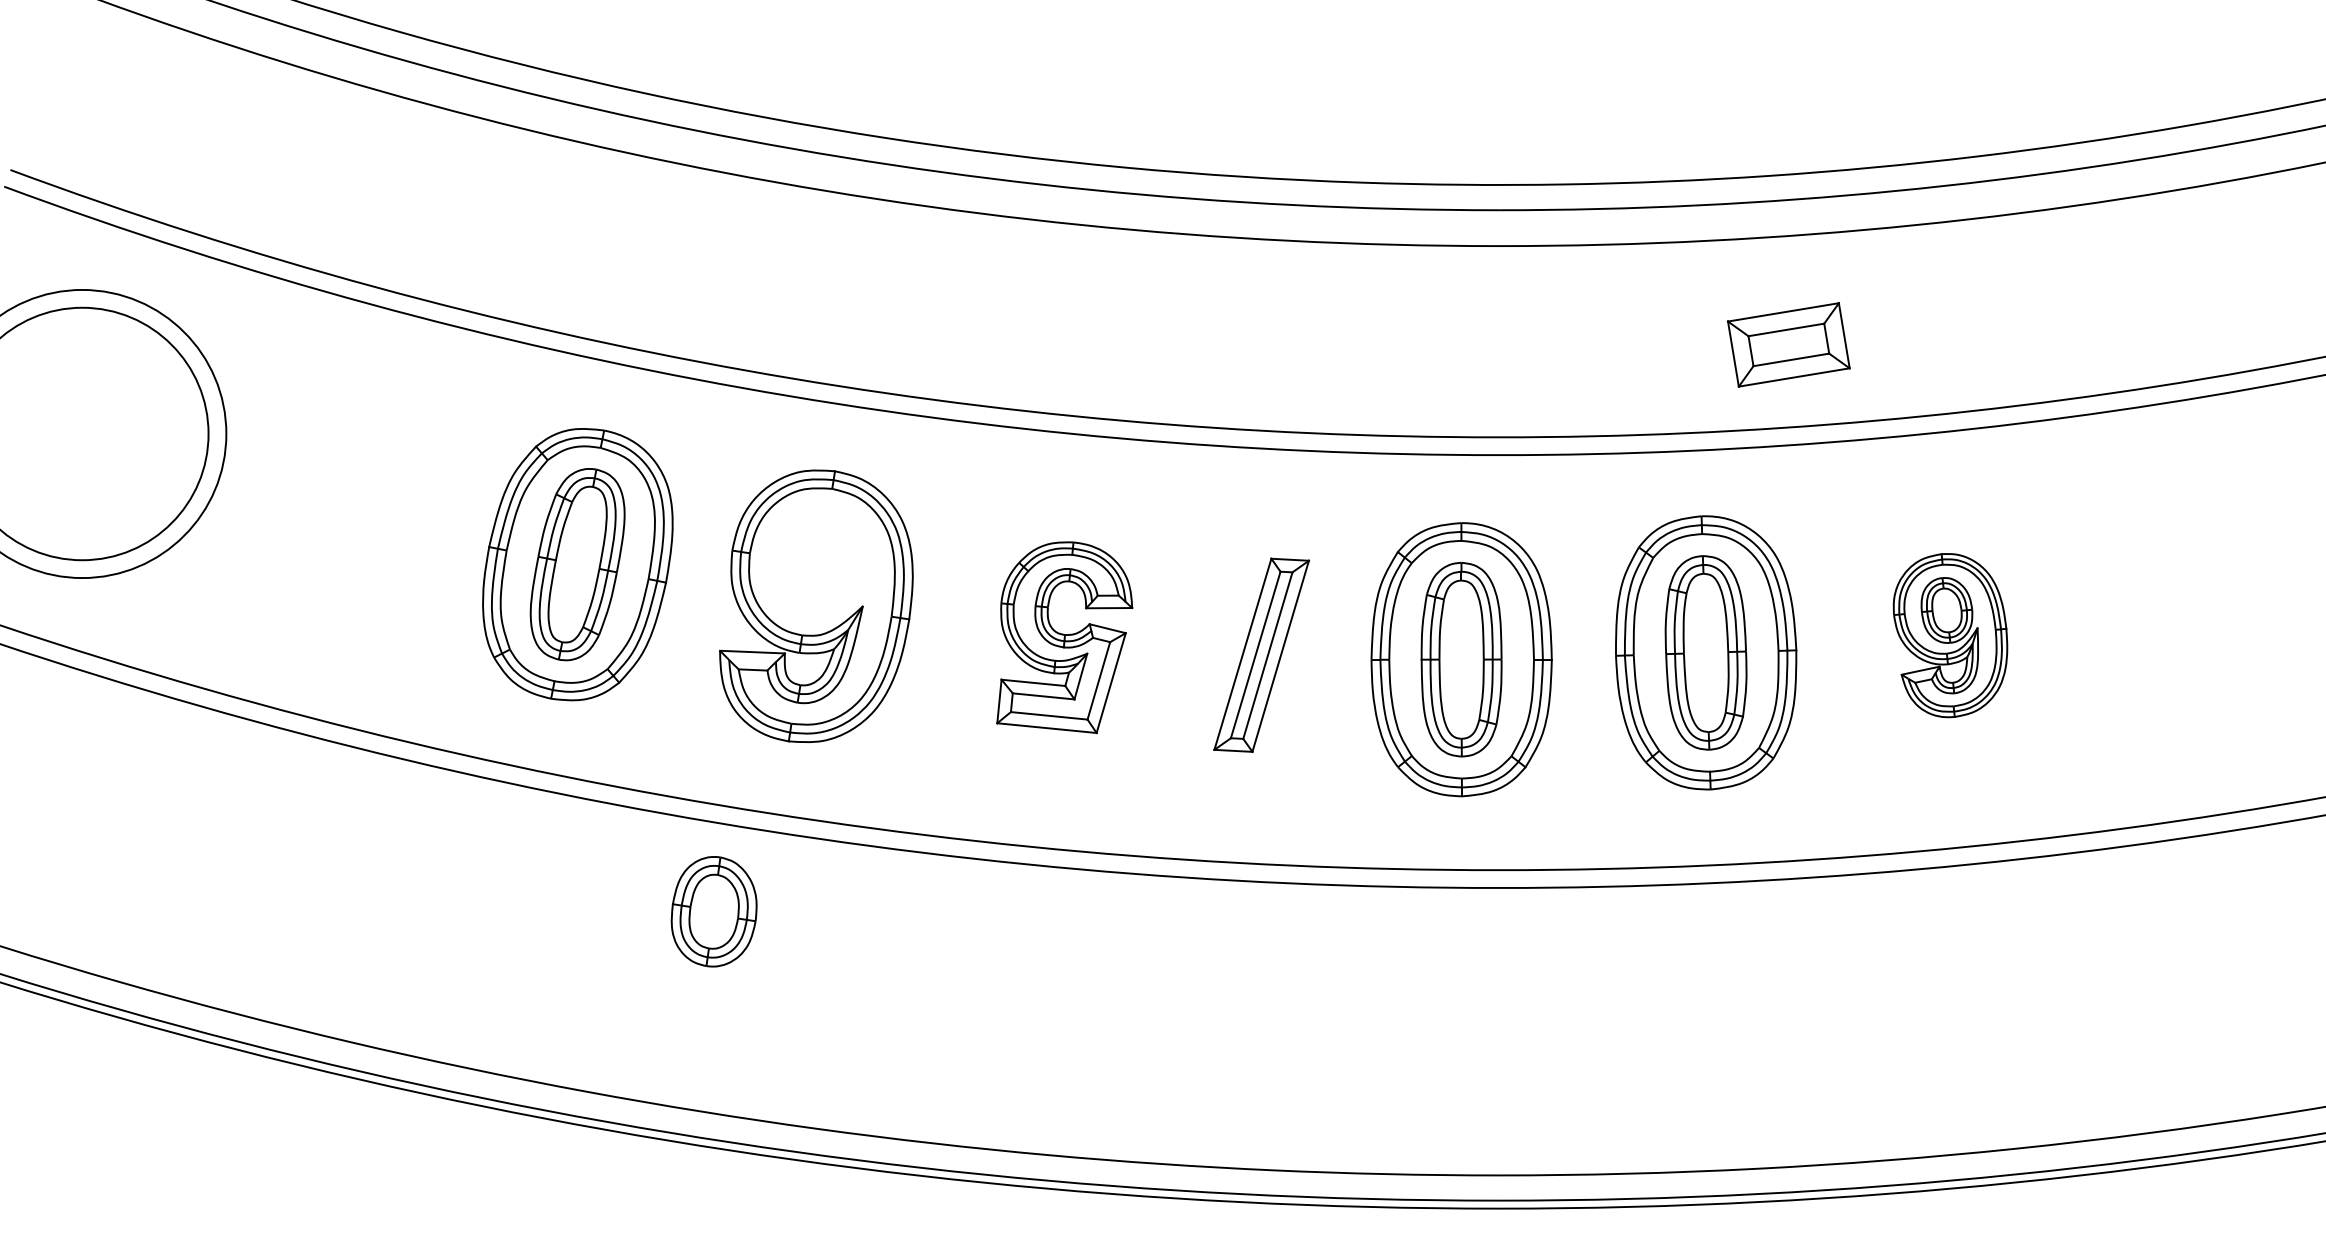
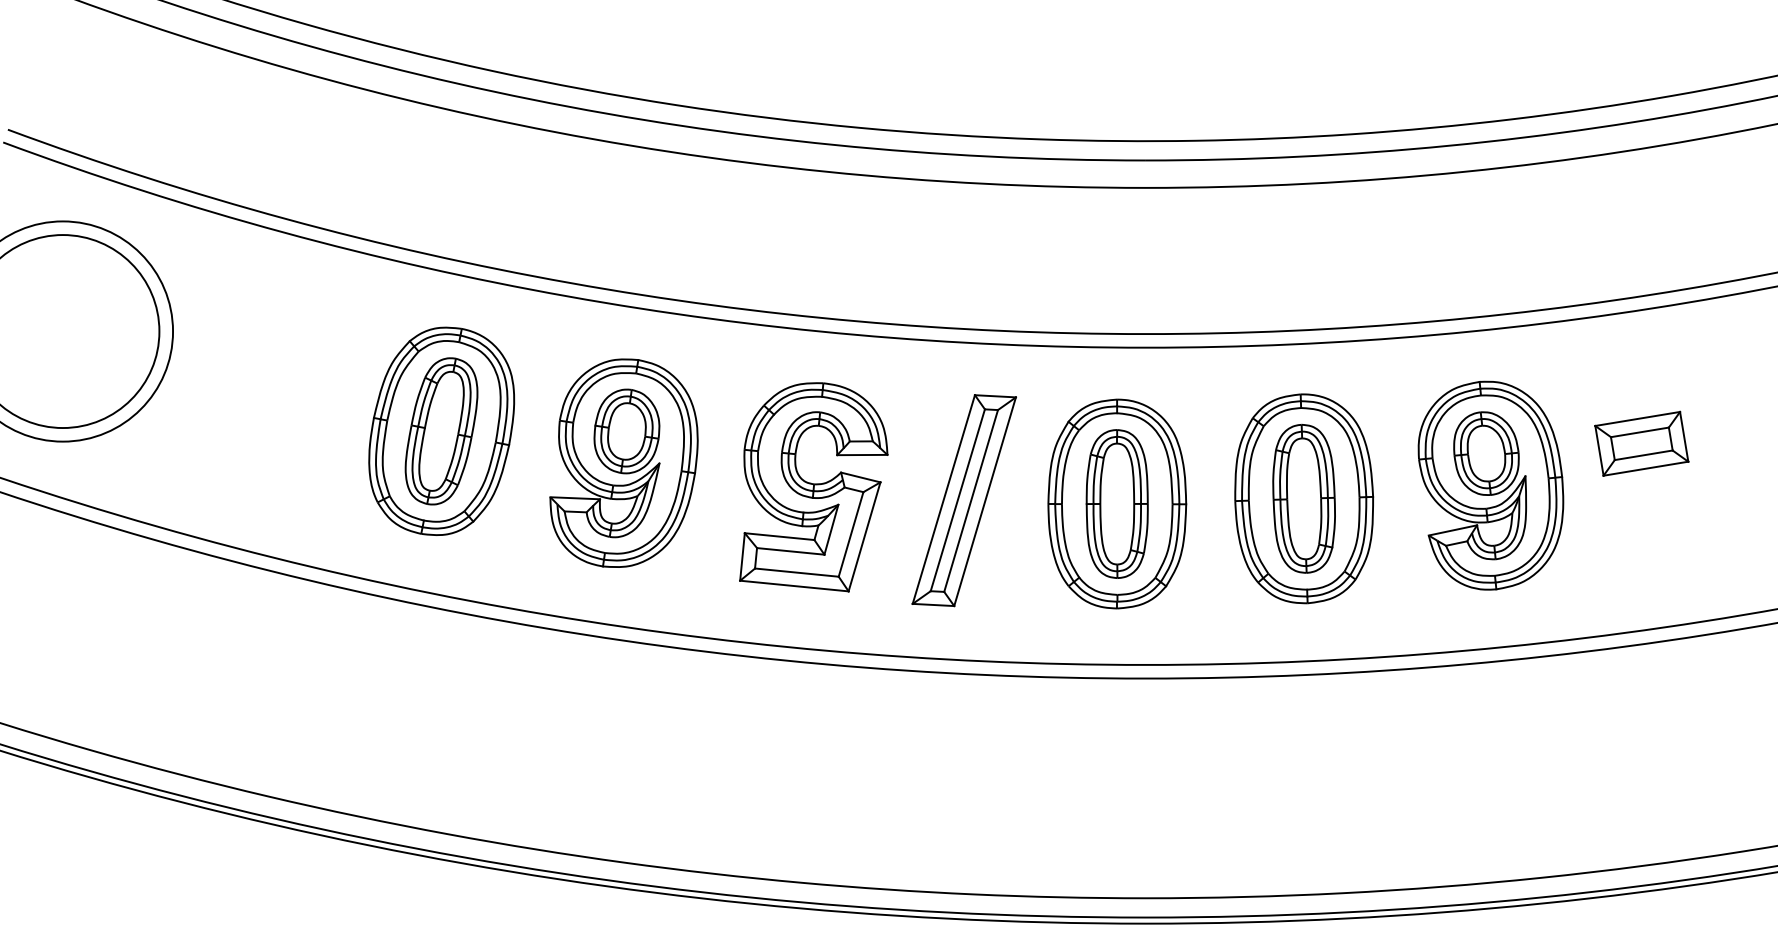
part: (1788, 344) -> (1641, 443), moved
part: (1950, 635) -> (1490, 485), size x1.67
part: (1064, 637) -> (813, 487), size x1.43
part: (1261, 655) -> (964, 500), size x1.43
part: (713, 911) -> (626, 431), moved

